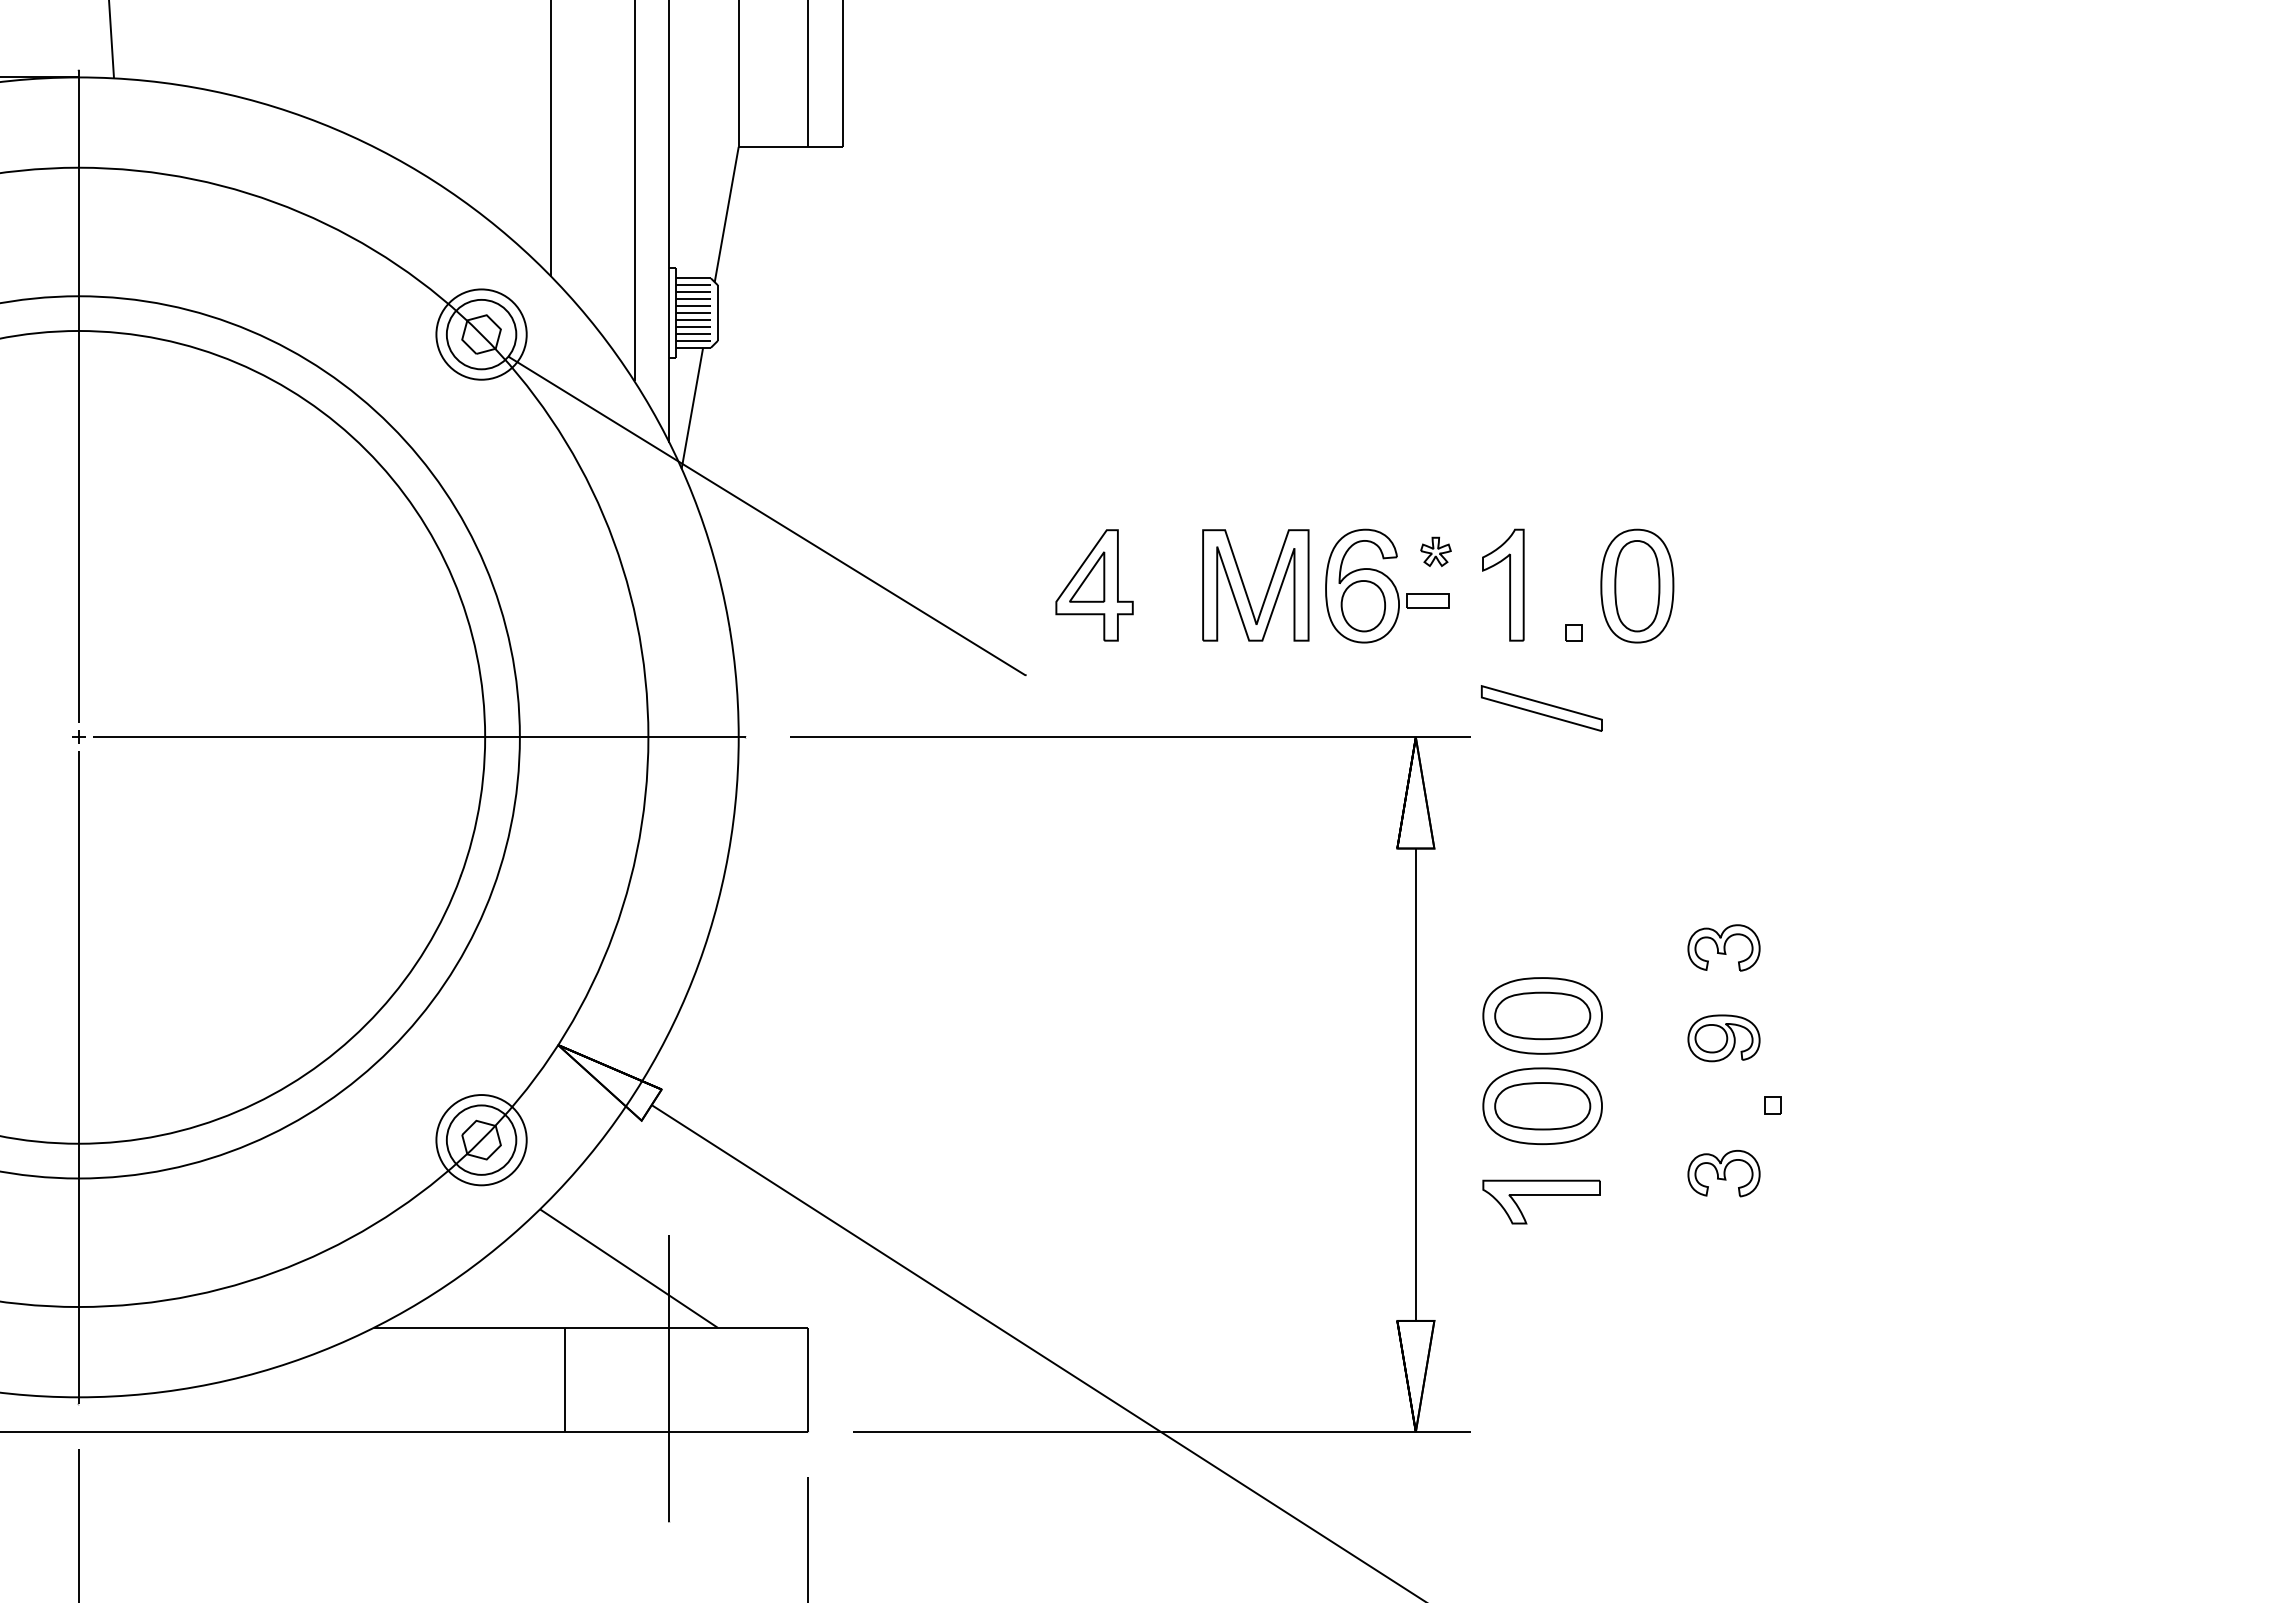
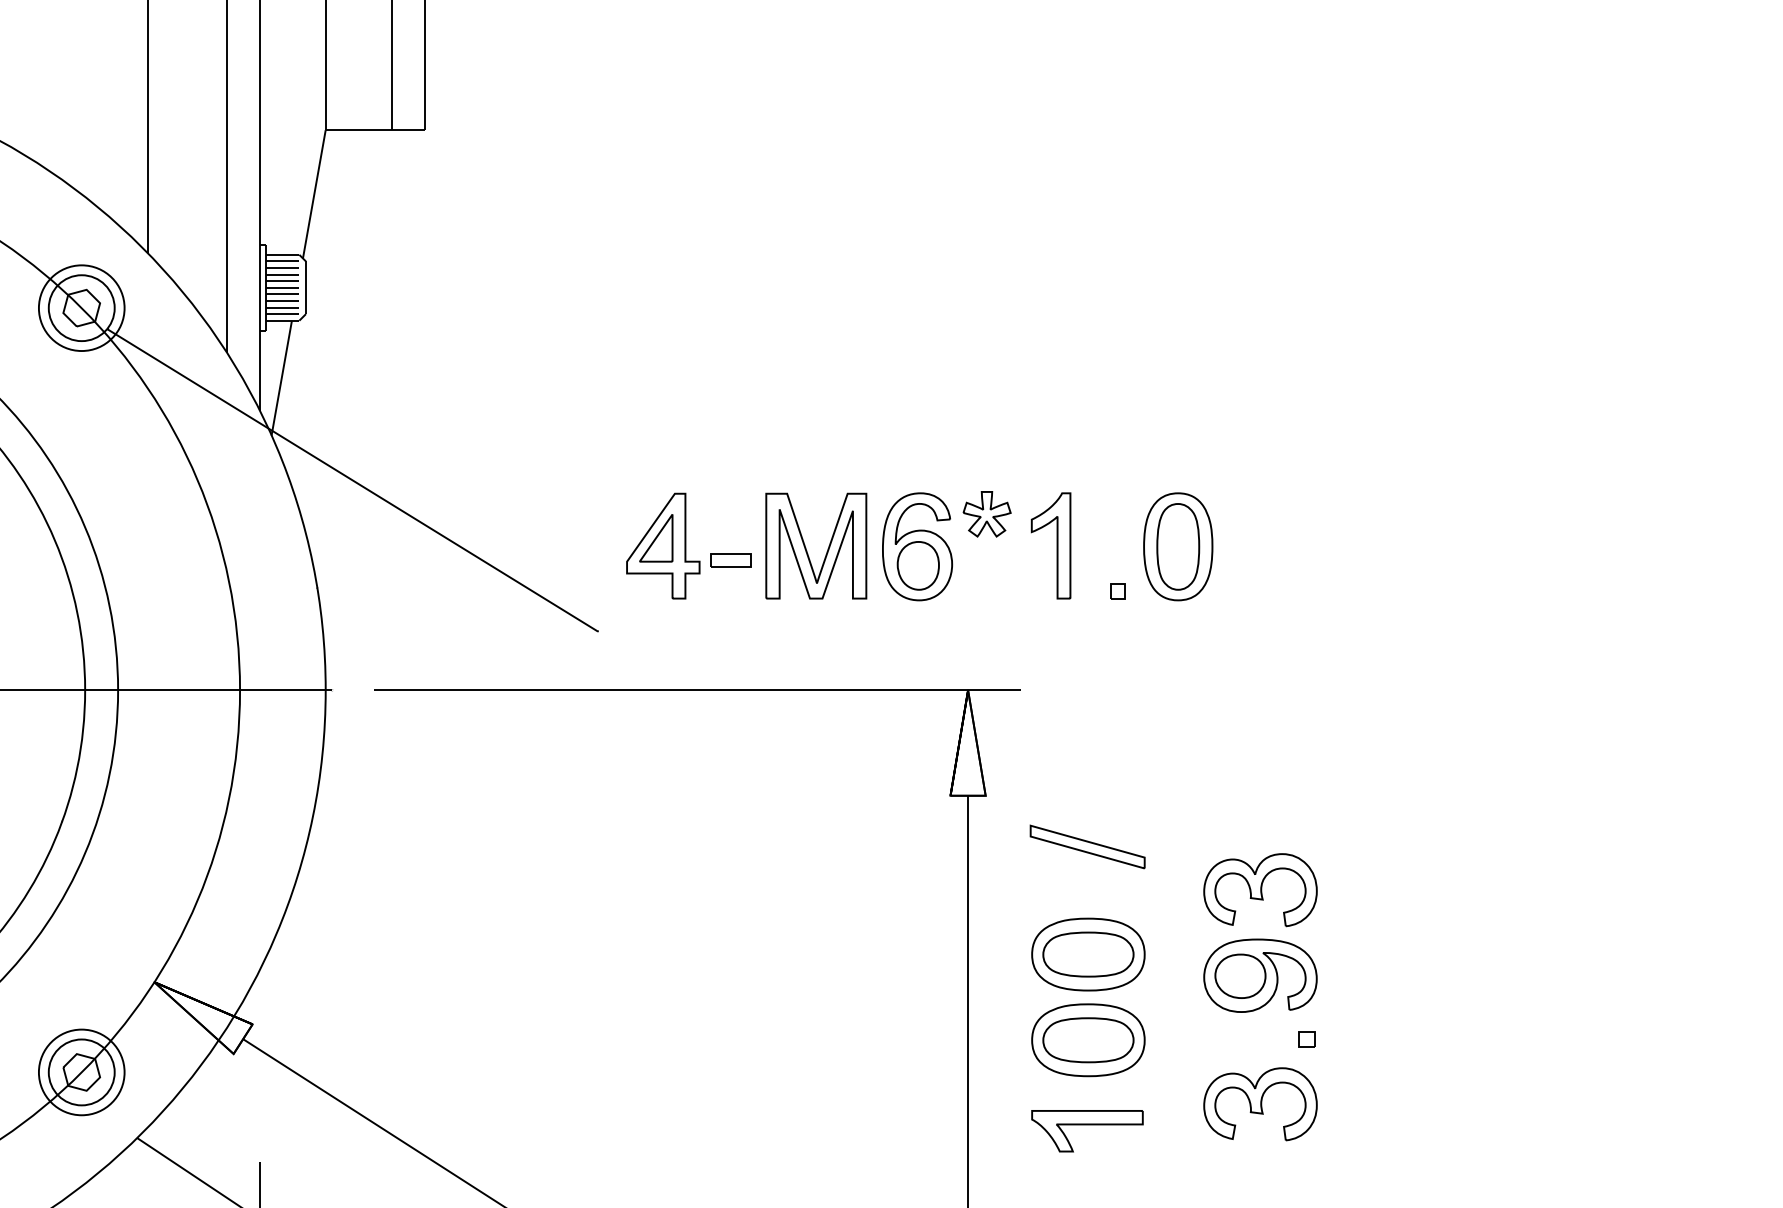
part: (1435, 551) -> (986, 513), size x1.67
part: (1427, 600) -> (730, 560), moved
part: (1541, 708) -> (1087, 846), moved
part: (1723, 947) -> (1259, 889), size x1.67
part: (1723, 1038) -> (1259, 975), size x1.67
part: (1723, 1173) -> (1259, 1104), size x1.67

